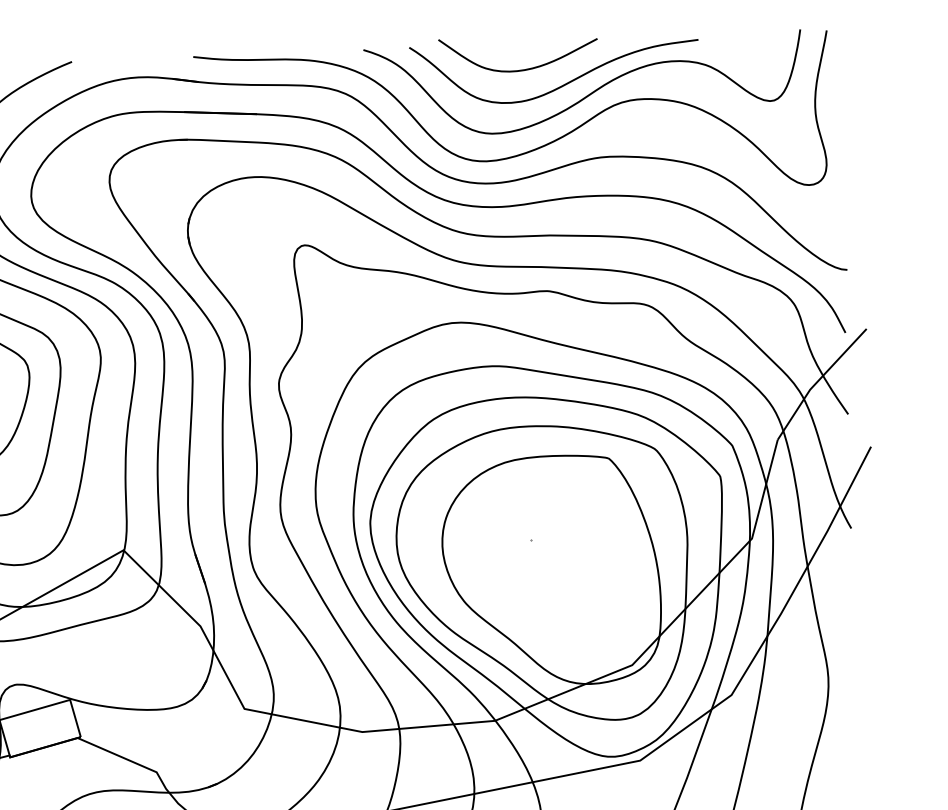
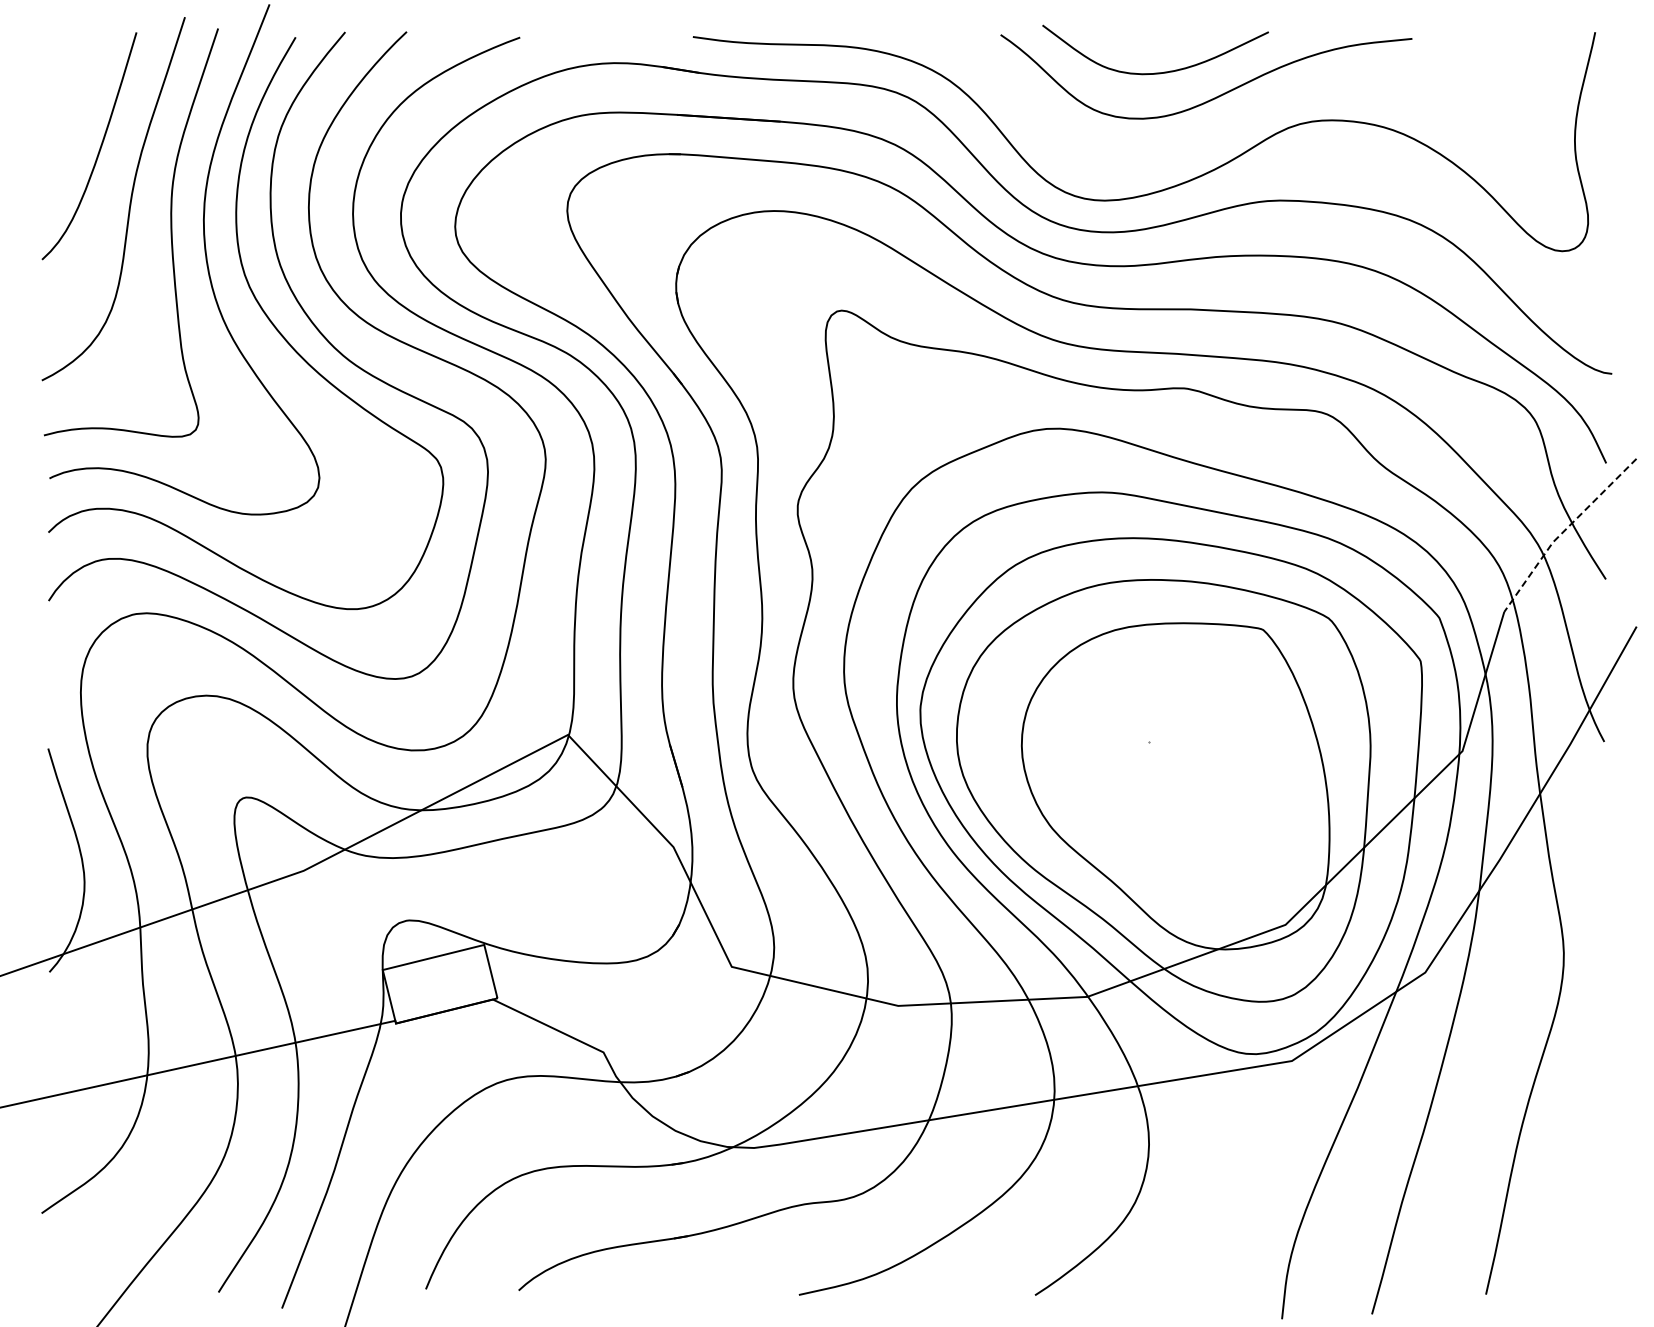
curve: (590, 93) -> (1255, 109), removed
line: (817, 381) -> (1564, 531), solid -> dashed

